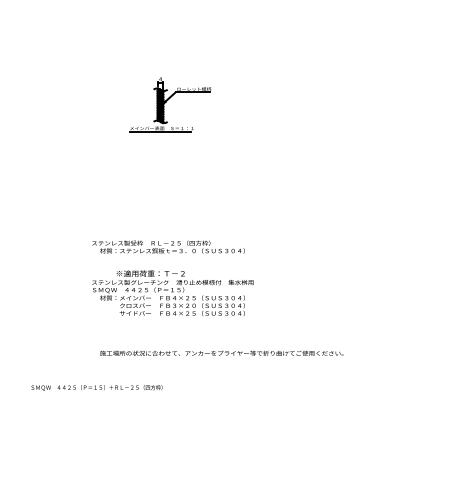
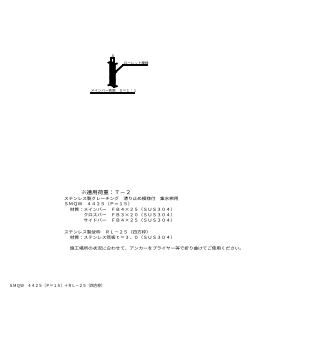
text: (168, 246) -> (118, 234), moved
text: (96, 387) -> (55, 285), moved

